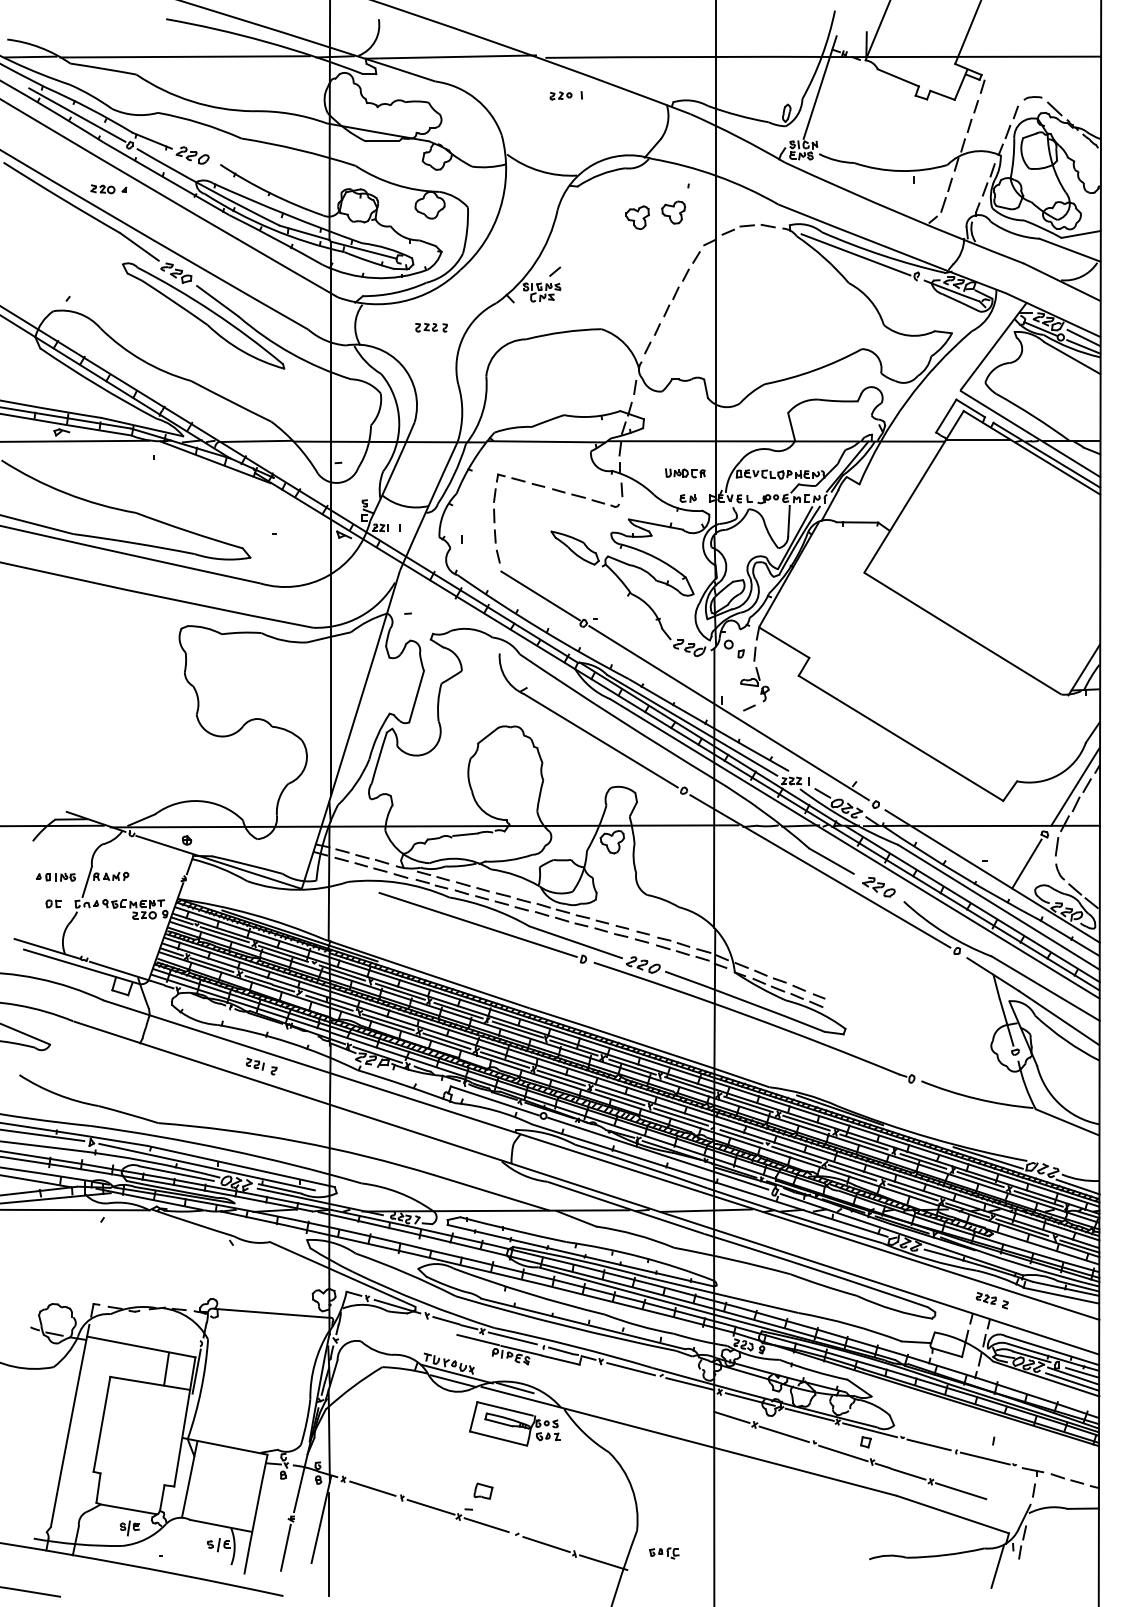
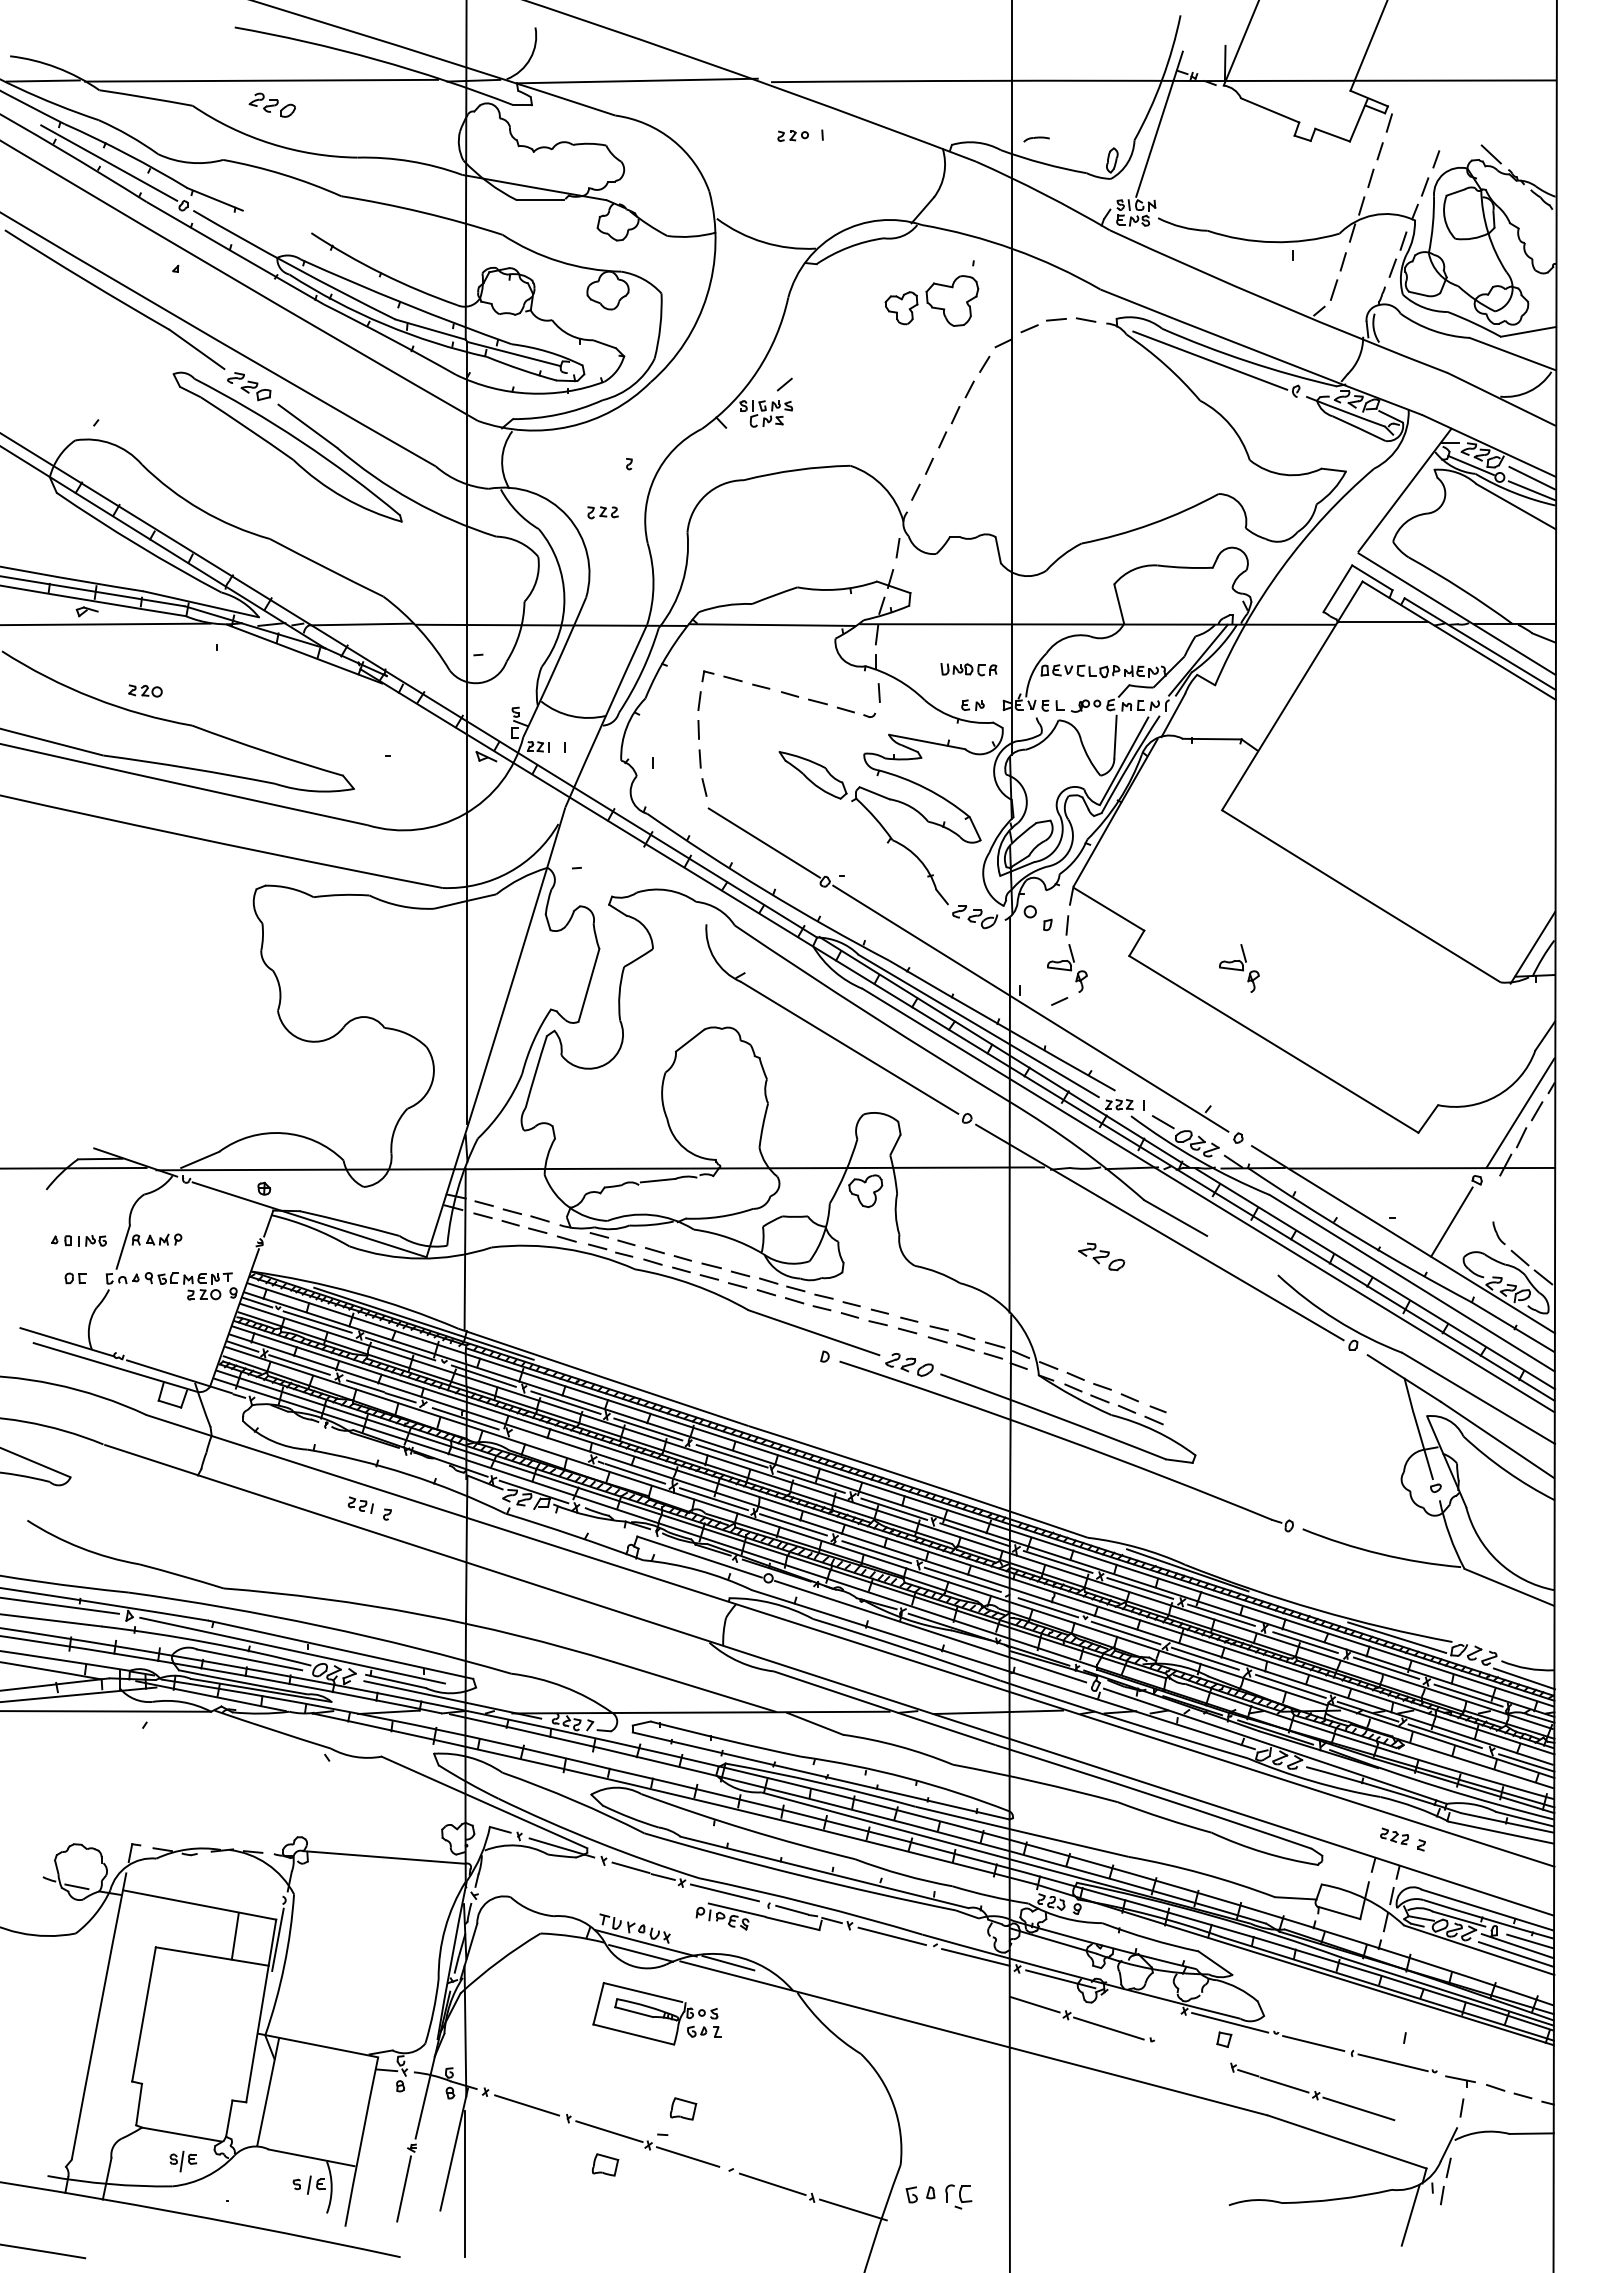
part: (1032, 98) -> (1036, 139), moved
part: (192, 154) -> (271, 104), moved
part: (103, 188) -> (145, 690), moved
part: (673, 212) -> (952, 300), size x1.6
part: (426, 327) -> (602, 512), moved
part: (876, 684) -> (1239, 968), added
line: (1057, 846) -> (1494, 1197), removed
part: (878, 886) -> (1101, 1256), moved
line: (477, 925) -> (675, 1308), removed
line: (388, 1022) -> (548, 1445), removed
line: (477, 1340) -> (675, 1895), removed
line: (809, 1414) -> (1144, 2000), removed
part: (514, 1423) -> (656, 2013), moved
line: (843, 1453) -> (1192, 2055), removed
part: (428, 1530) -> (605, 2164), added
part: (664, 1553) -> (939, 2196), size x1.6

